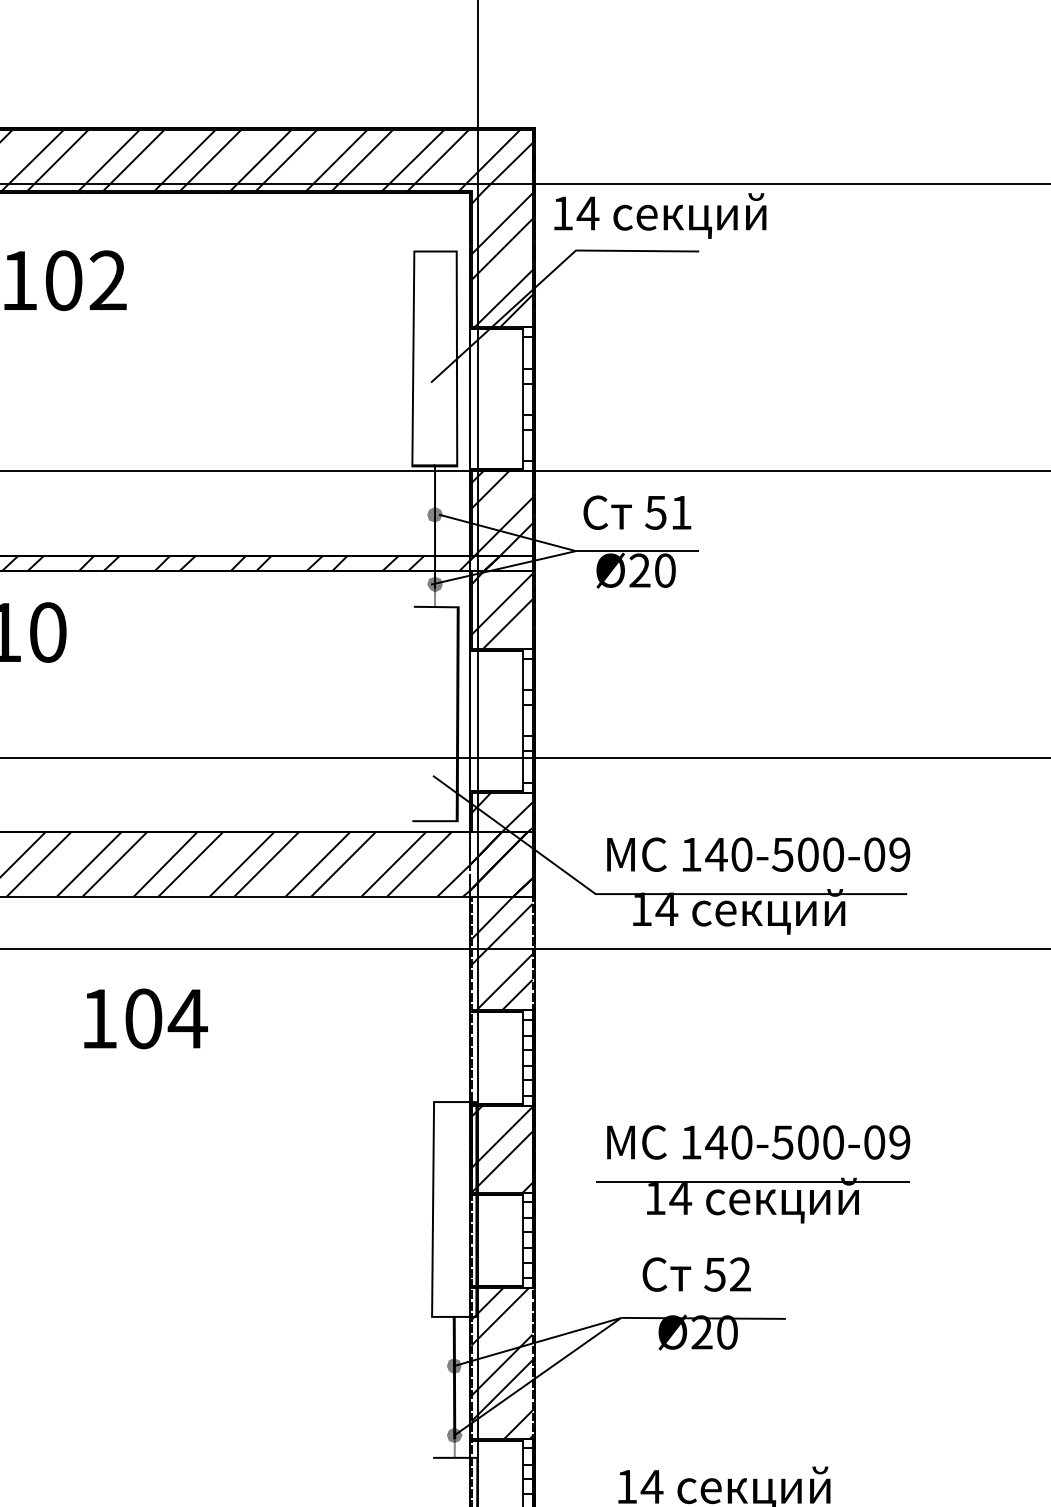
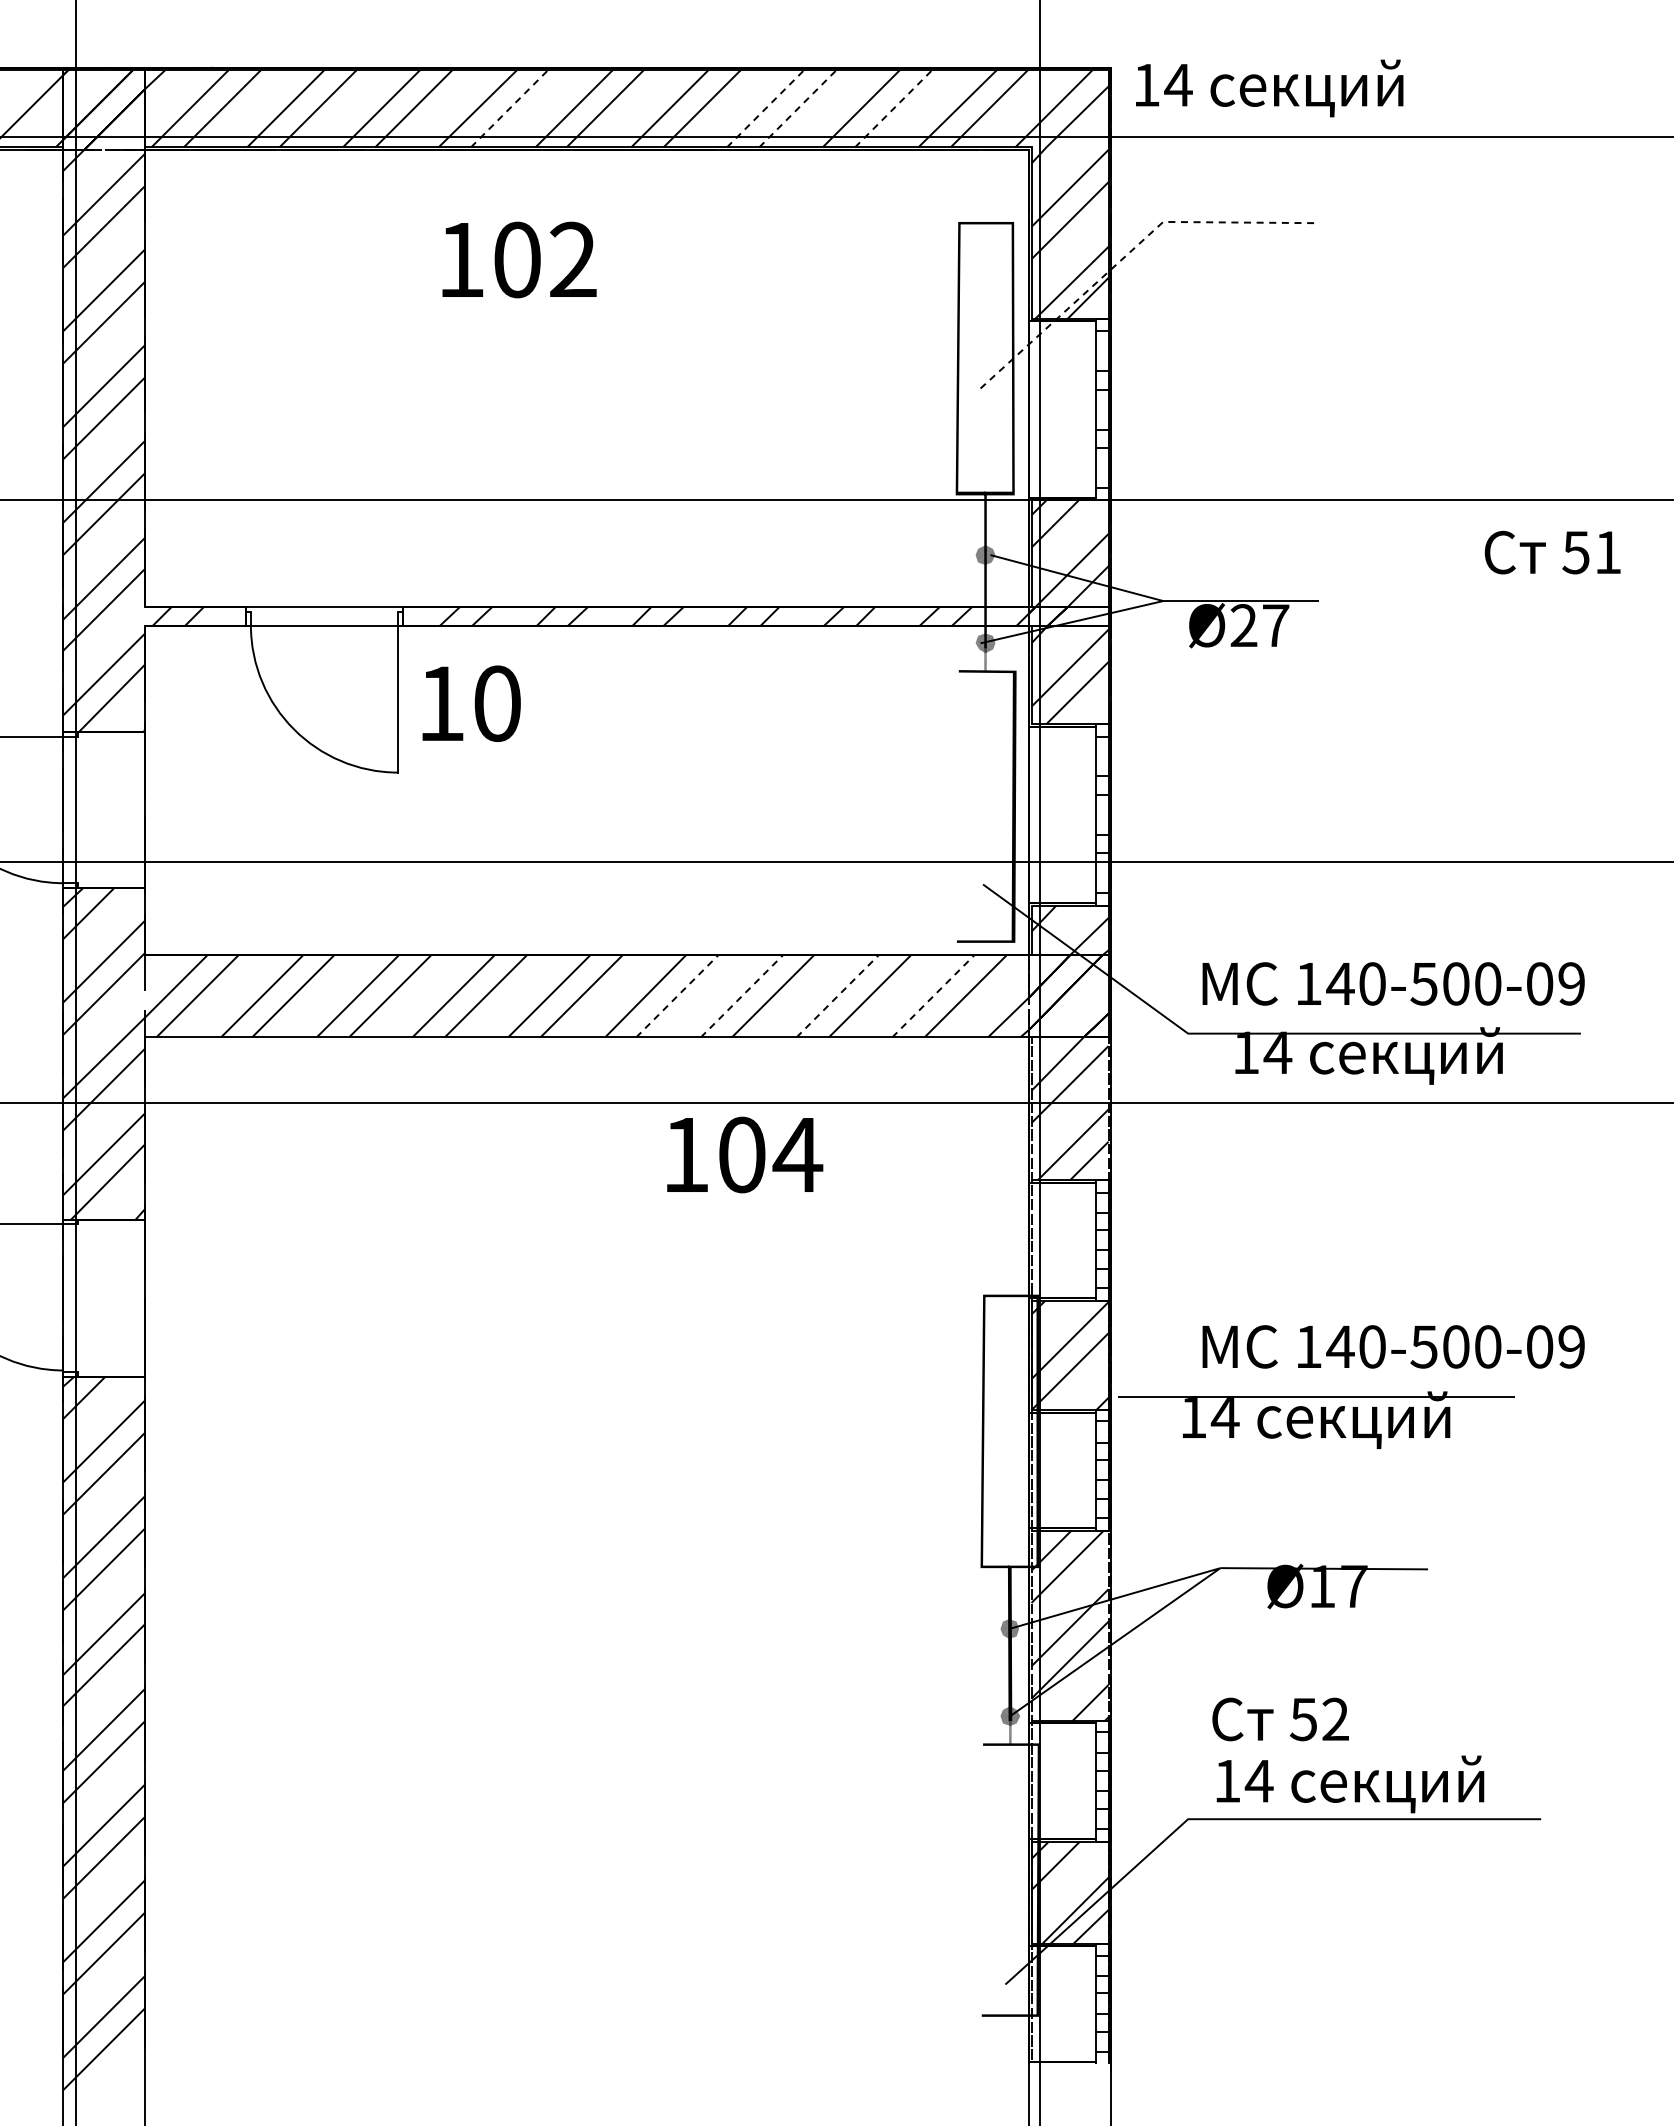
line: (57, 160) -> (509, 108), solid -> dashed
line: (260, 160) -> (765, 108), solid -> dashed
line: (286, 160) -> (798, 108), solid -> dashed
line: (362, 160) -> (893, 108), solid -> dashed
text: (660, 216) -> (1269, 88), moved
line: (549, 274) -> (1130, 252), solid -> dashed
text: (637, 512) -> (1552, 552), moved
text: (665, 570) -> (1276, 625), Ø20 -> Ø27
line: (190, 863) -> (677, 995), solid -> dashed
line: (242, 863) -> (742, 995), solid -> dashed
line: (317, 863) -> (837, 995), solid -> dashed
line: (393, 863) -> (933, 995), solid -> dashed
text: (146, 1018) -> (745, 1154), moved
part: (752, 1200) -> (1316, 1419), moved
text: (696, 1274) -> (1280, 1719), moved
text: (714, 1332) -> (1338, 1586), Ø20 -> Ø17

